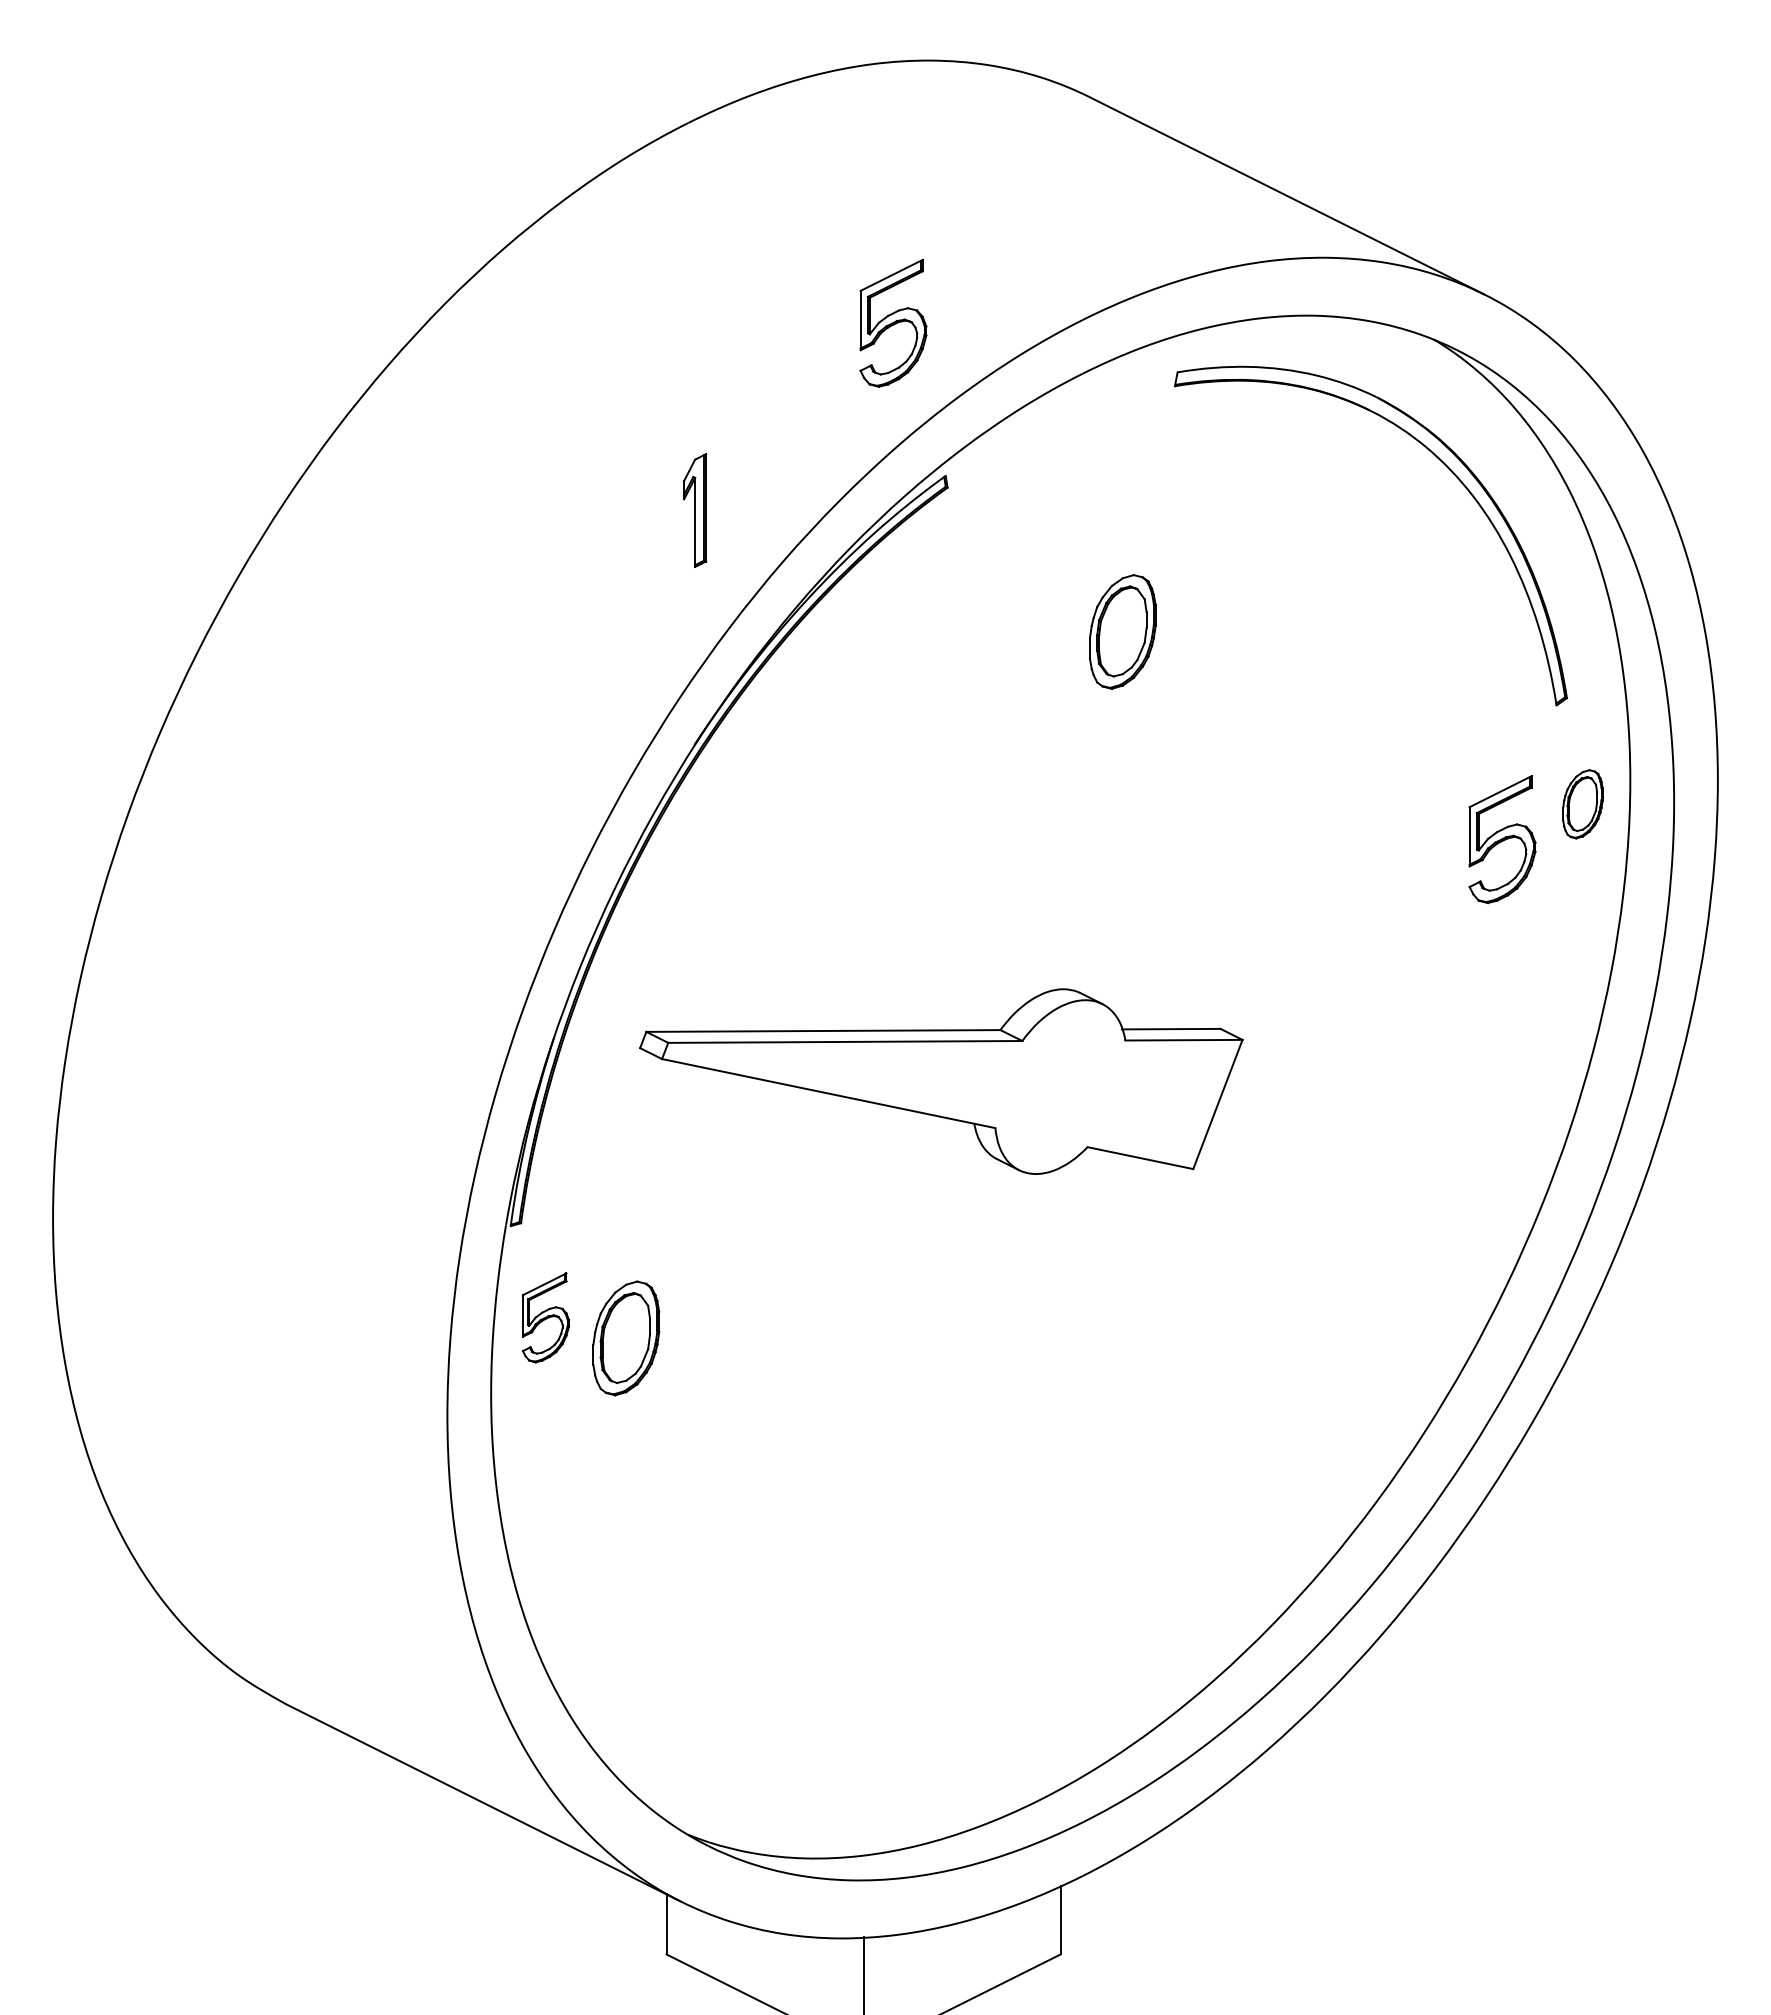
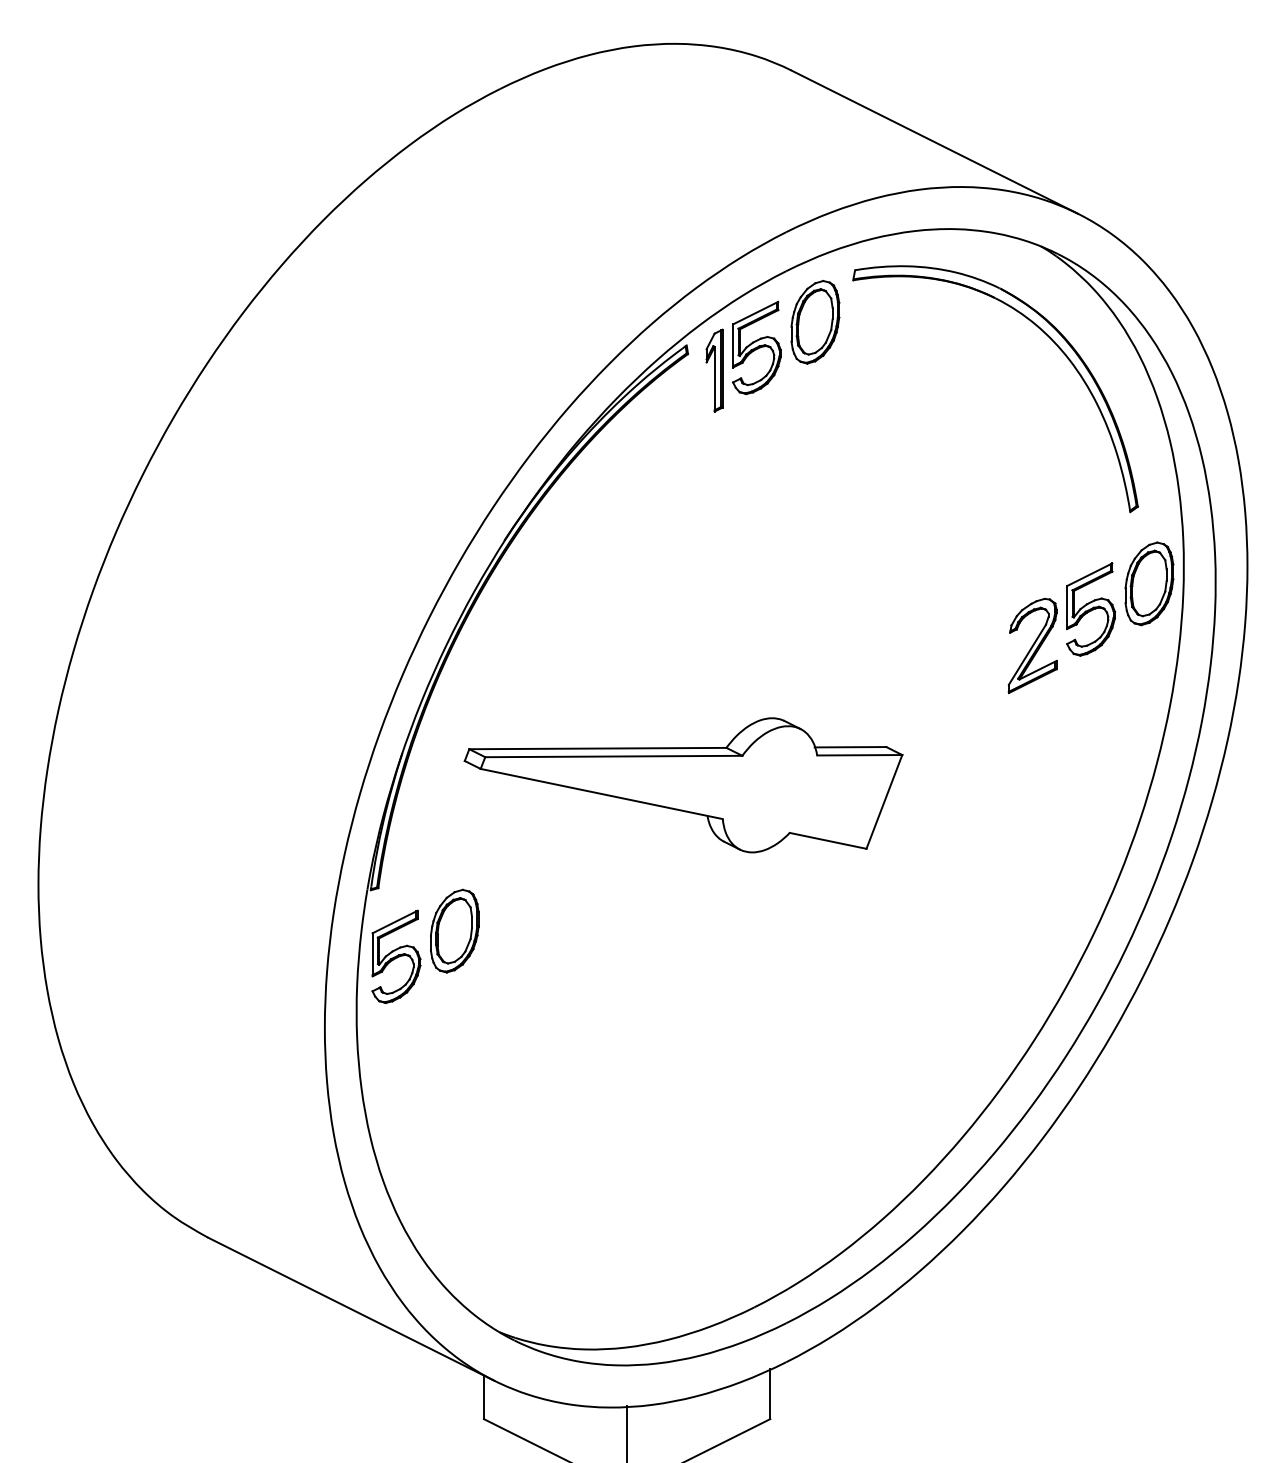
part: (893, 323) -> (757, 348), moved
part: (695, 510) -> (714, 370), moved
part: (1122, 631) -> (815, 321), moved
part: (1582, 804) -> (1149, 584), size x1.67
part: (1422, 889) -> (1032, 645), added
part: (545, 1317) -> (396, 956), size x1.43
part: (626, 1338) -> (454, 931), moved

